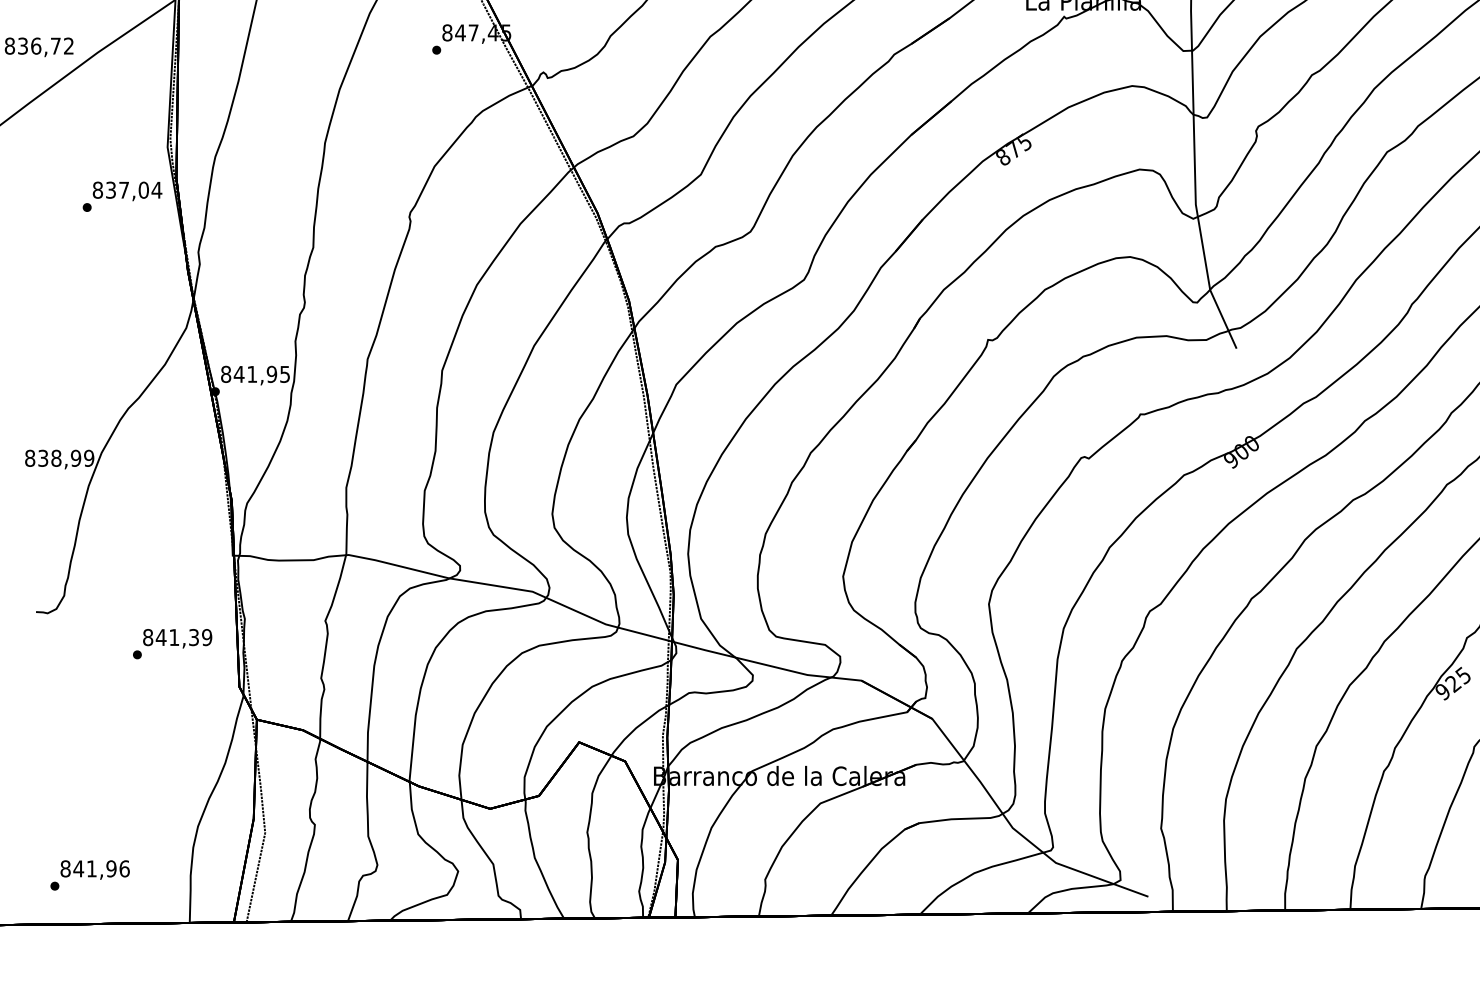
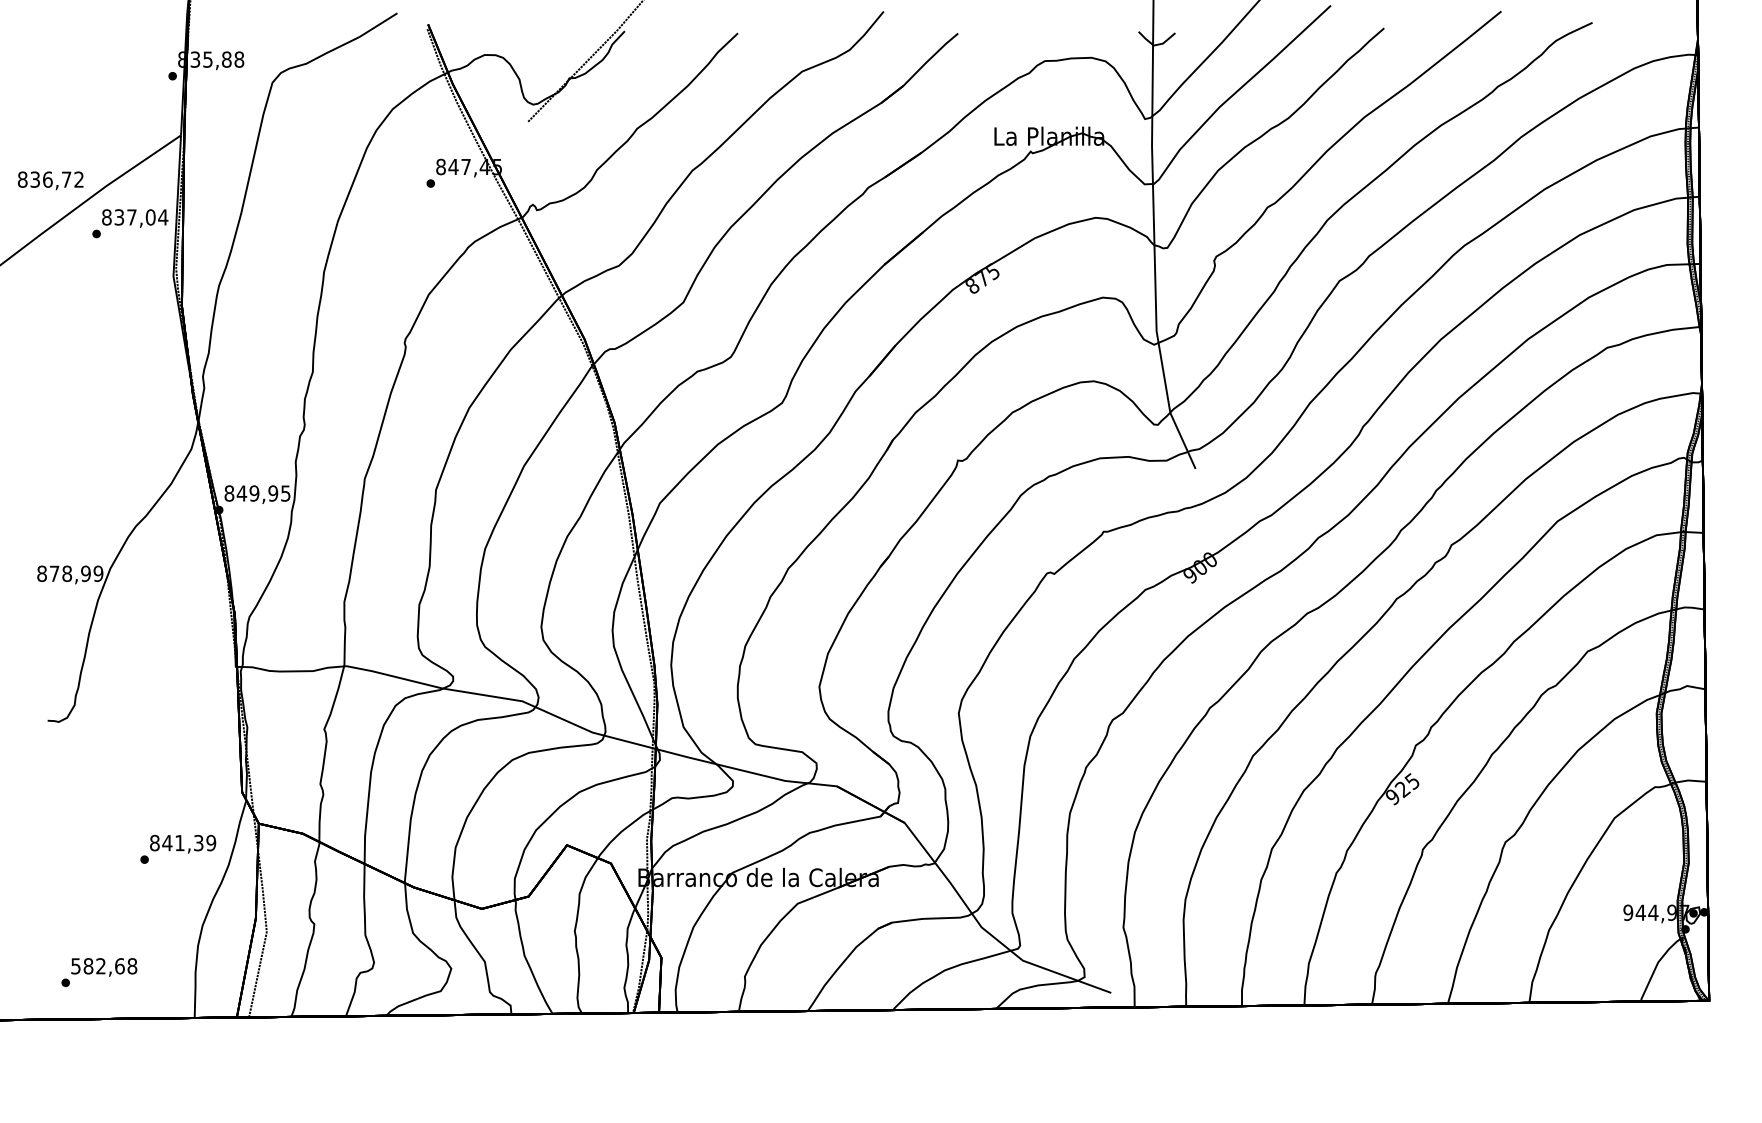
text: (122, 196) -> (130, 223), moved
text: (252, 374) -> (254, 493), 841,95 -> 849,95
text: (43, 458) -> (54, 573), 838,99 -> 878,99
text: (172, 643) -> (178, 848), moved
text: (95, 869) -> (104, 966), 841,96 -> 582,68

